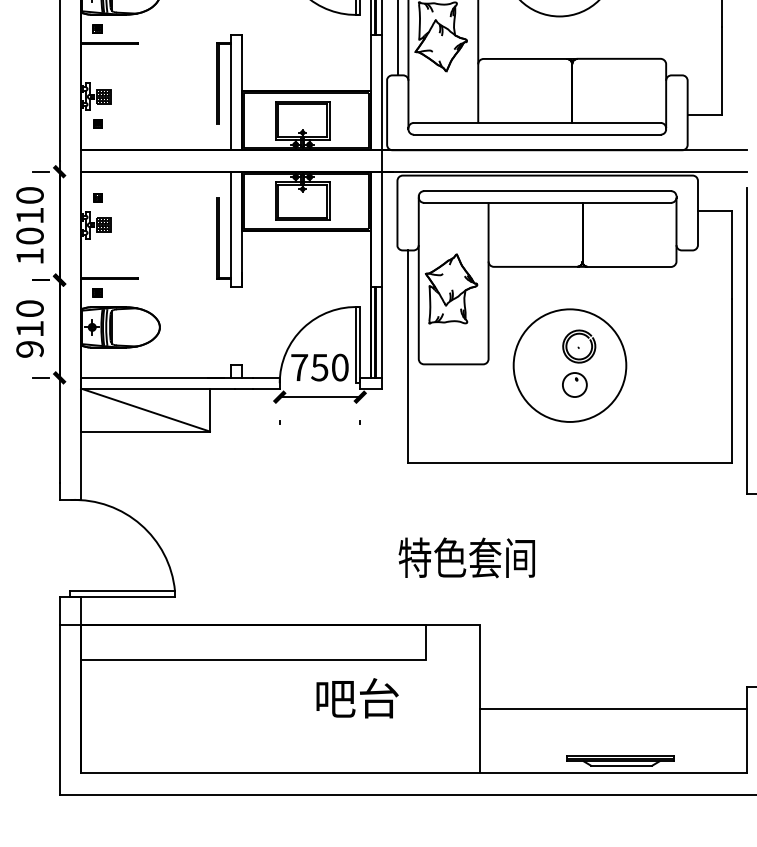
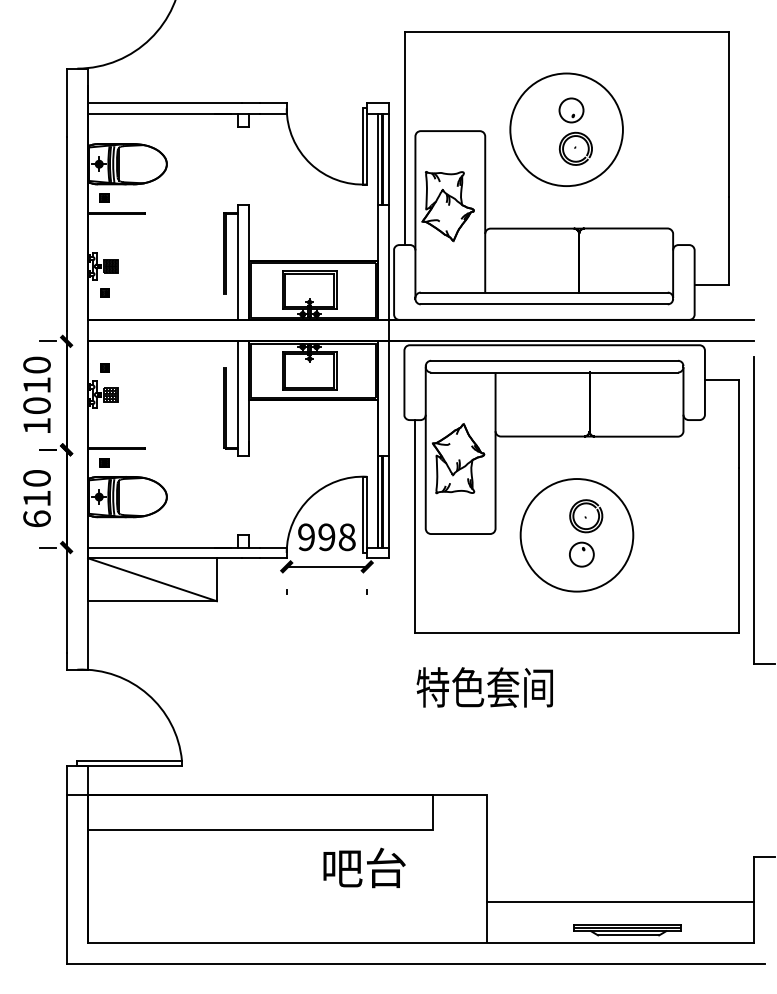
text: (29, 348) -> (36, 518), 910 -> 610
text: (319, 367) -> (326, 537), 750 -> 998
text: (466, 557) -> (484, 687), moved
line: (613, 708) -> (620, 902), moved

